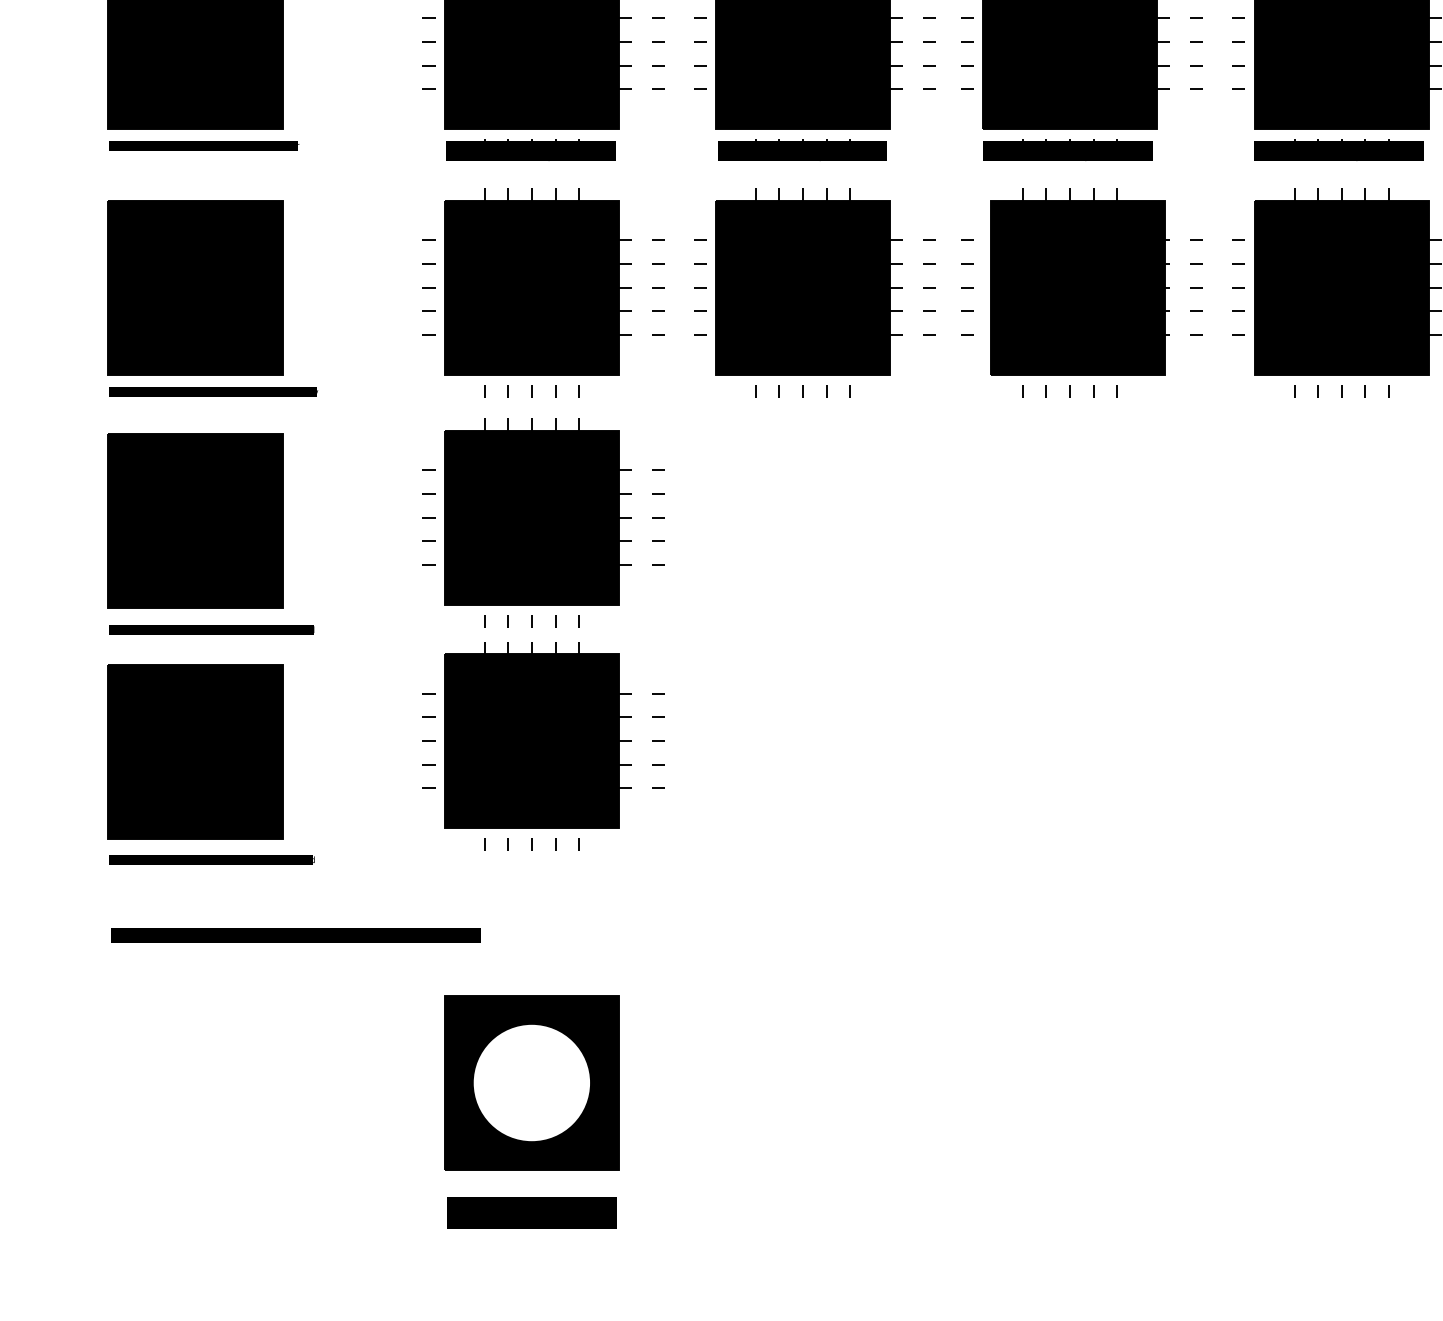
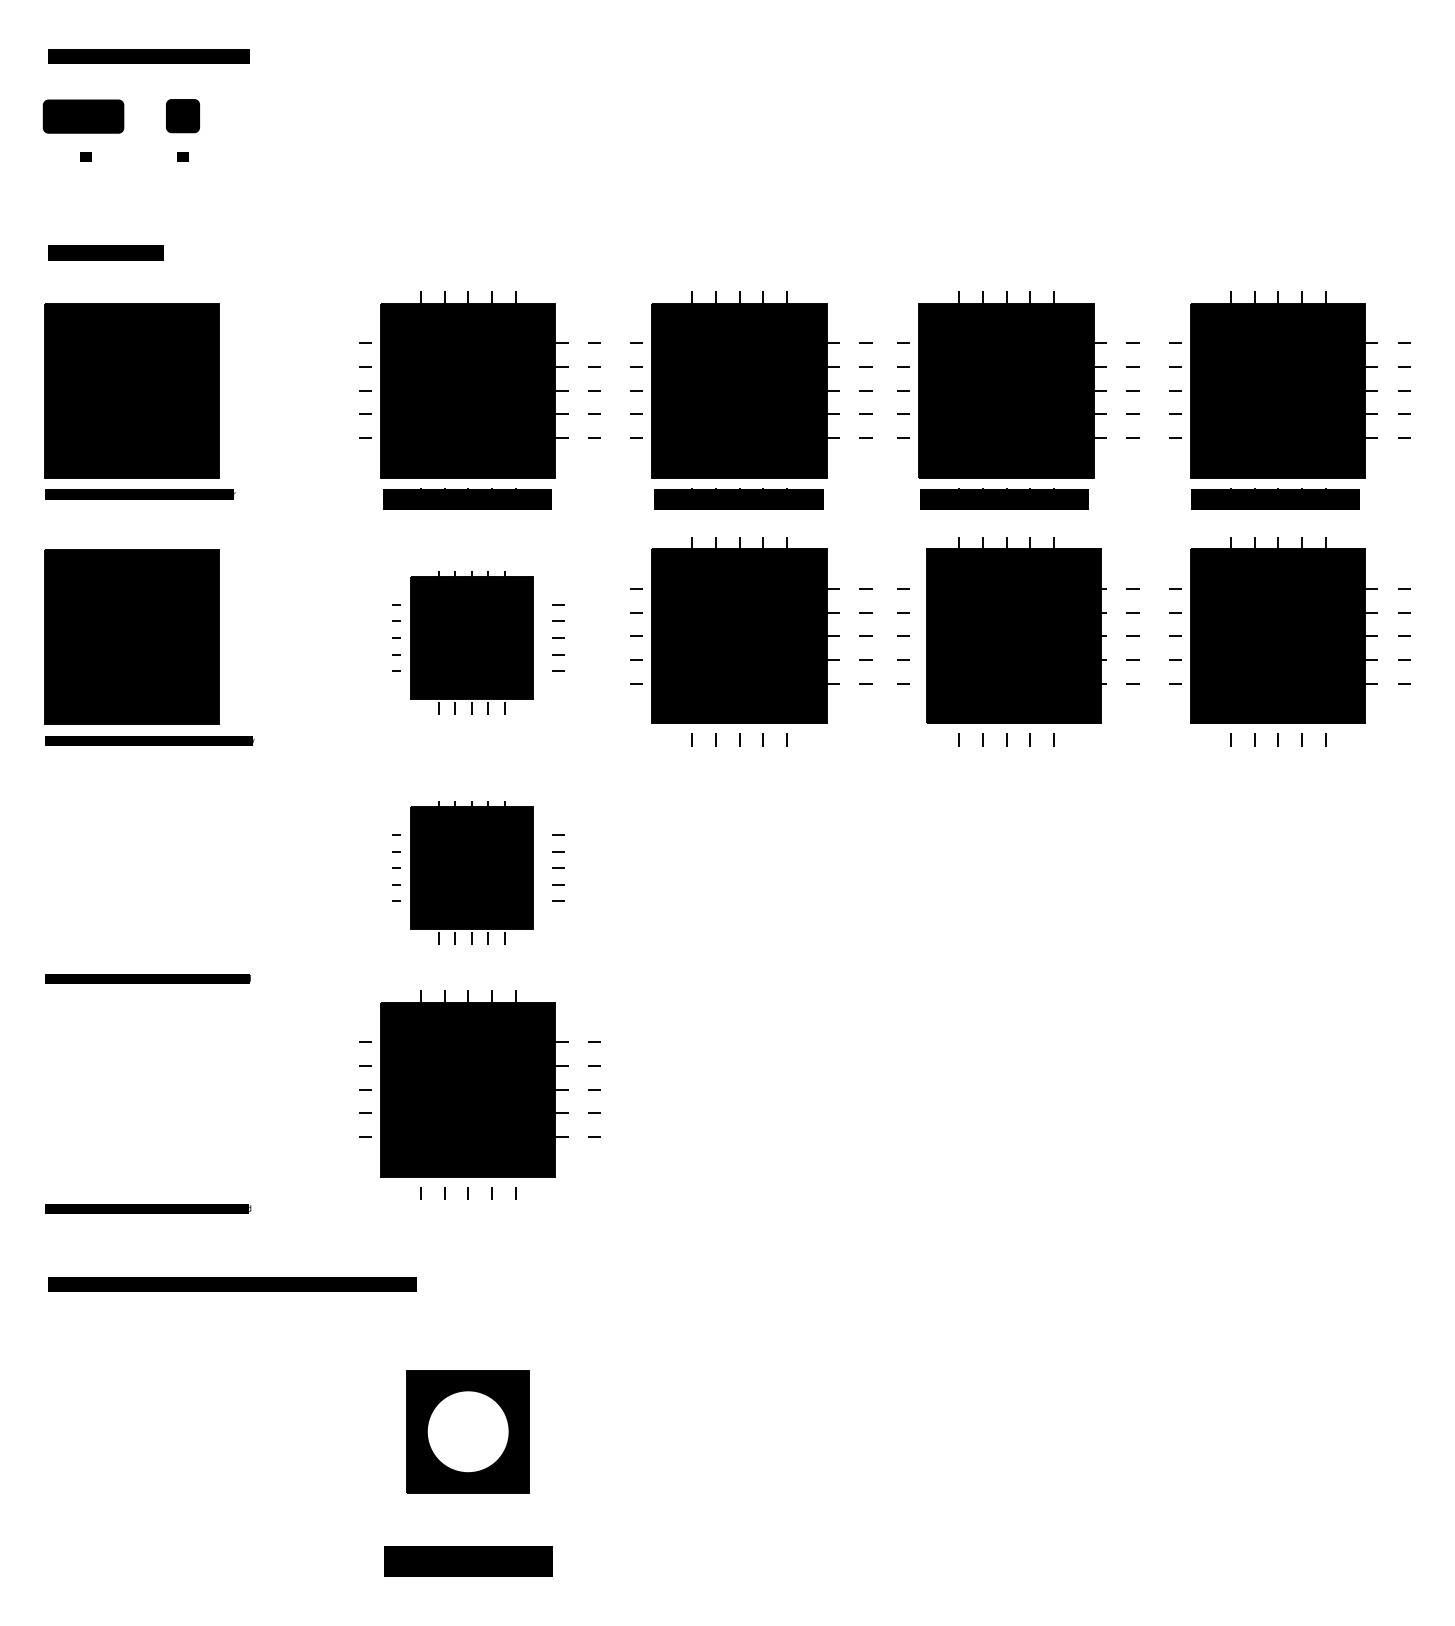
part: (543, 292) -> (479, 641), size x0.7
part: (195, 520) -> (131, 869), removed
part: (543, 522) -> (479, 871), size x0.7
part: (195, 750) -> (131, 1099), removed
part: (531, 1082) -> (467, 1431), size x0.7

